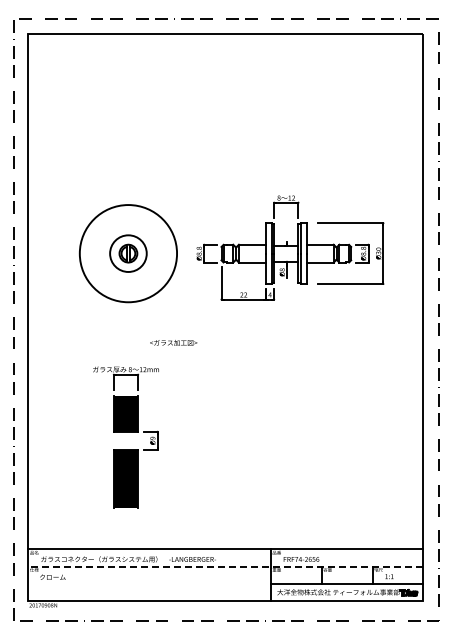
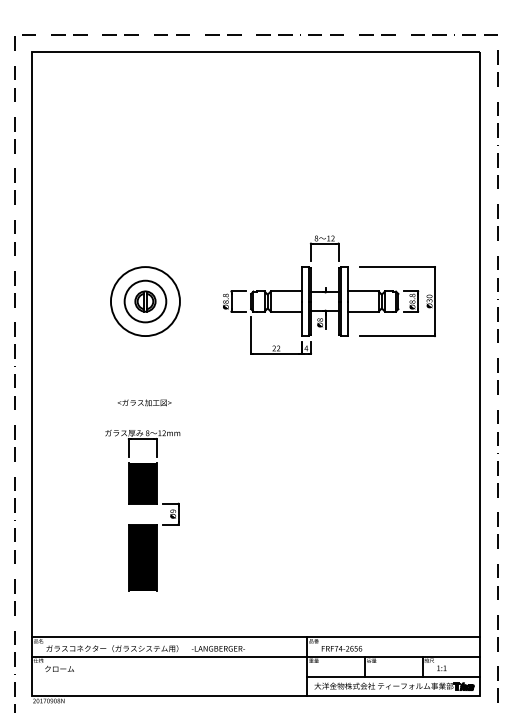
circle: (128, 253) -> (145, 301), size x0.62
text: (173, 342) -> (144, 402), moved
line: (225, 566) -> (255, 656), dashed -> solid

